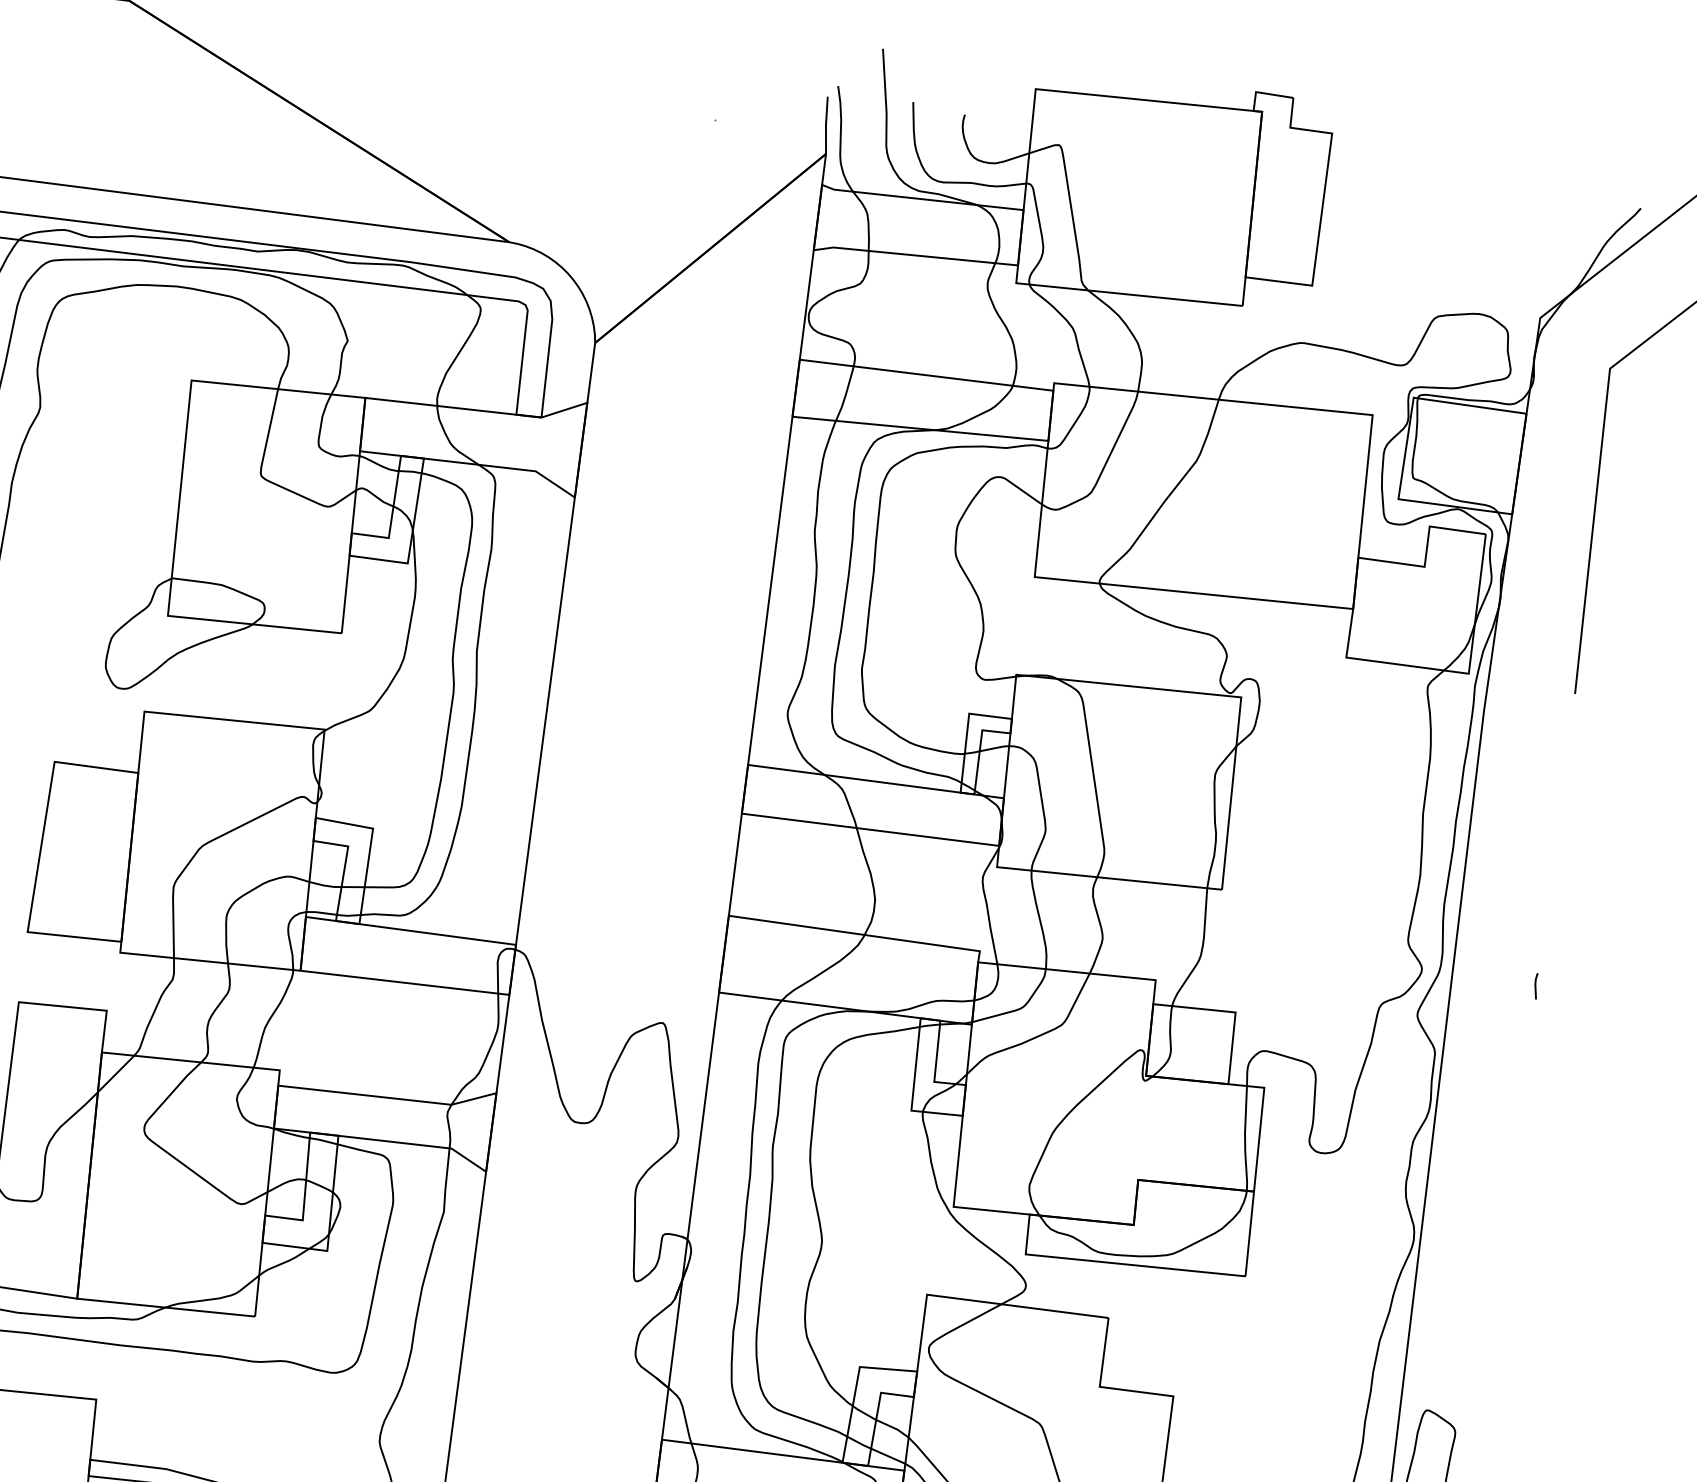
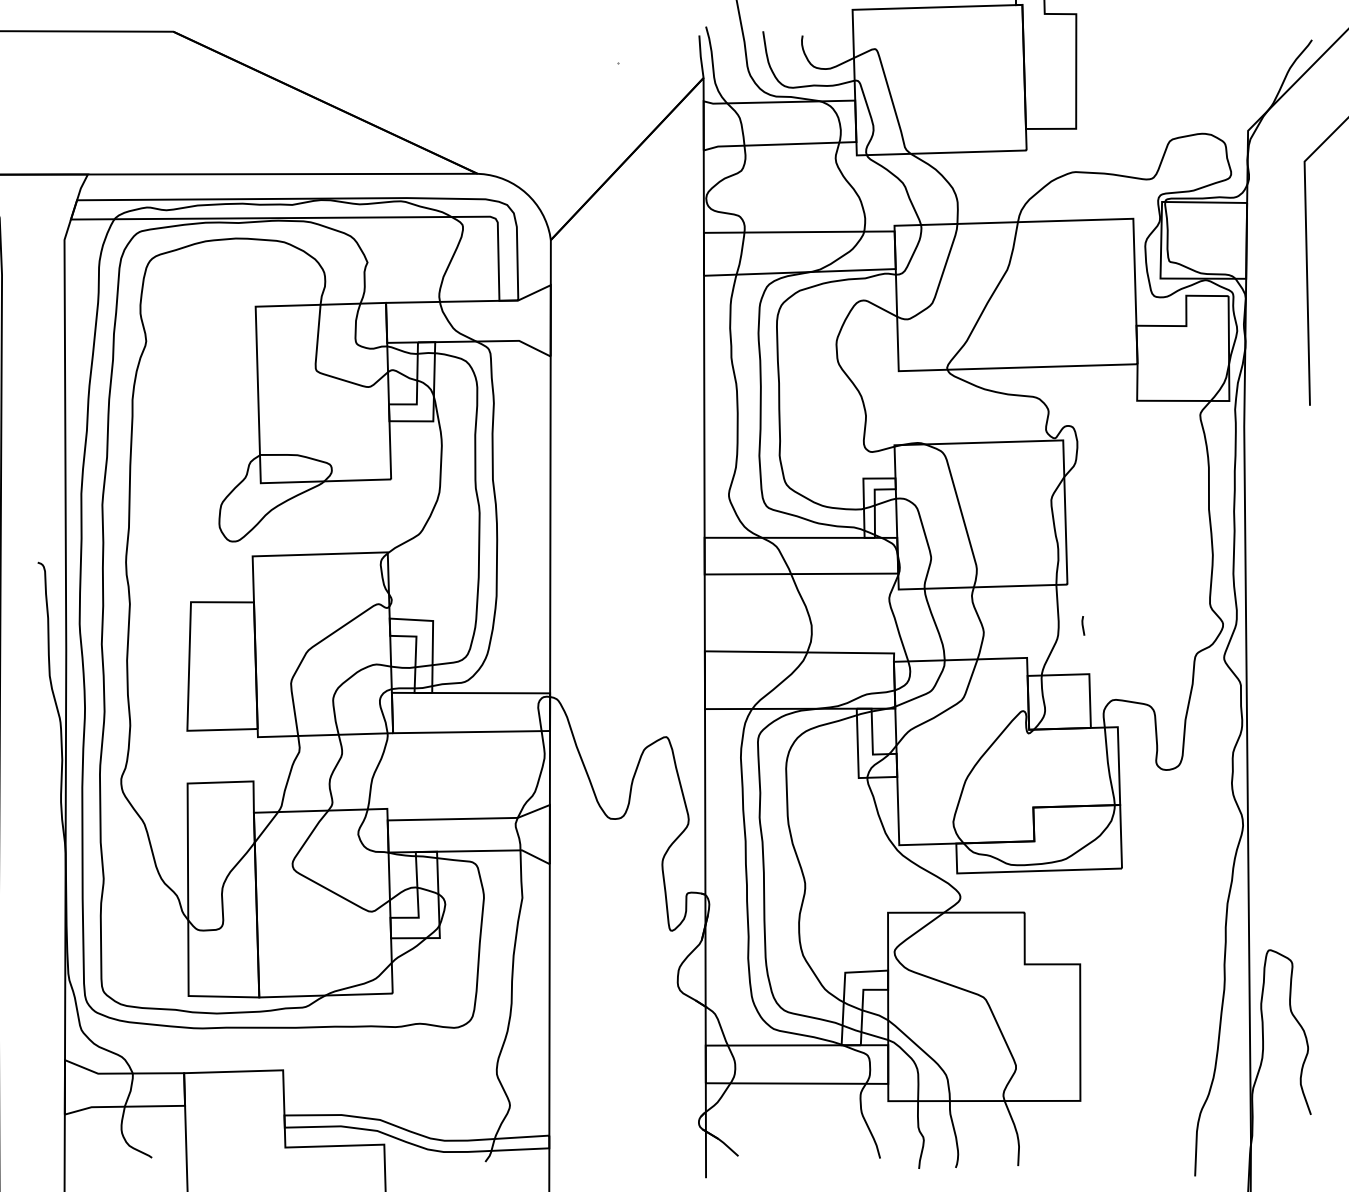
line: (1536, 985) -> (1083, 625), moved

